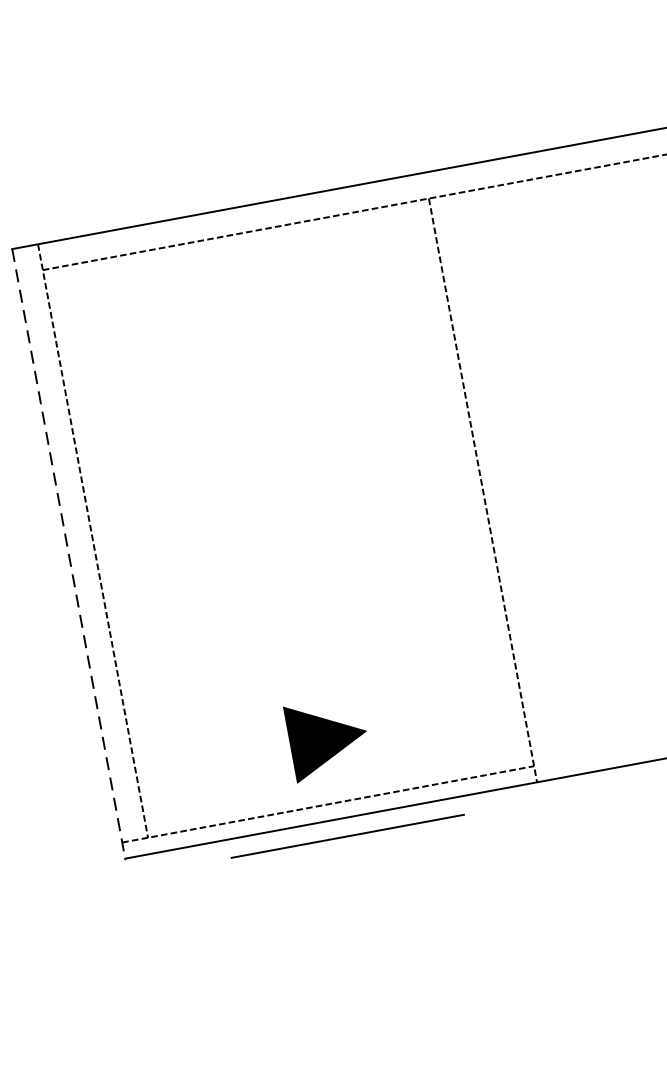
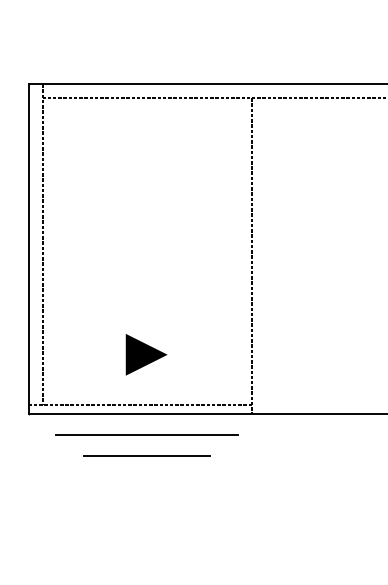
line: (68, 554) -> (28, 249), dashed -> solid
line: (328, 737) -> (146, 354), moved
line: (346, 835) -> (146, 455), moved
line: (350, 857) -> (146, 435), added

